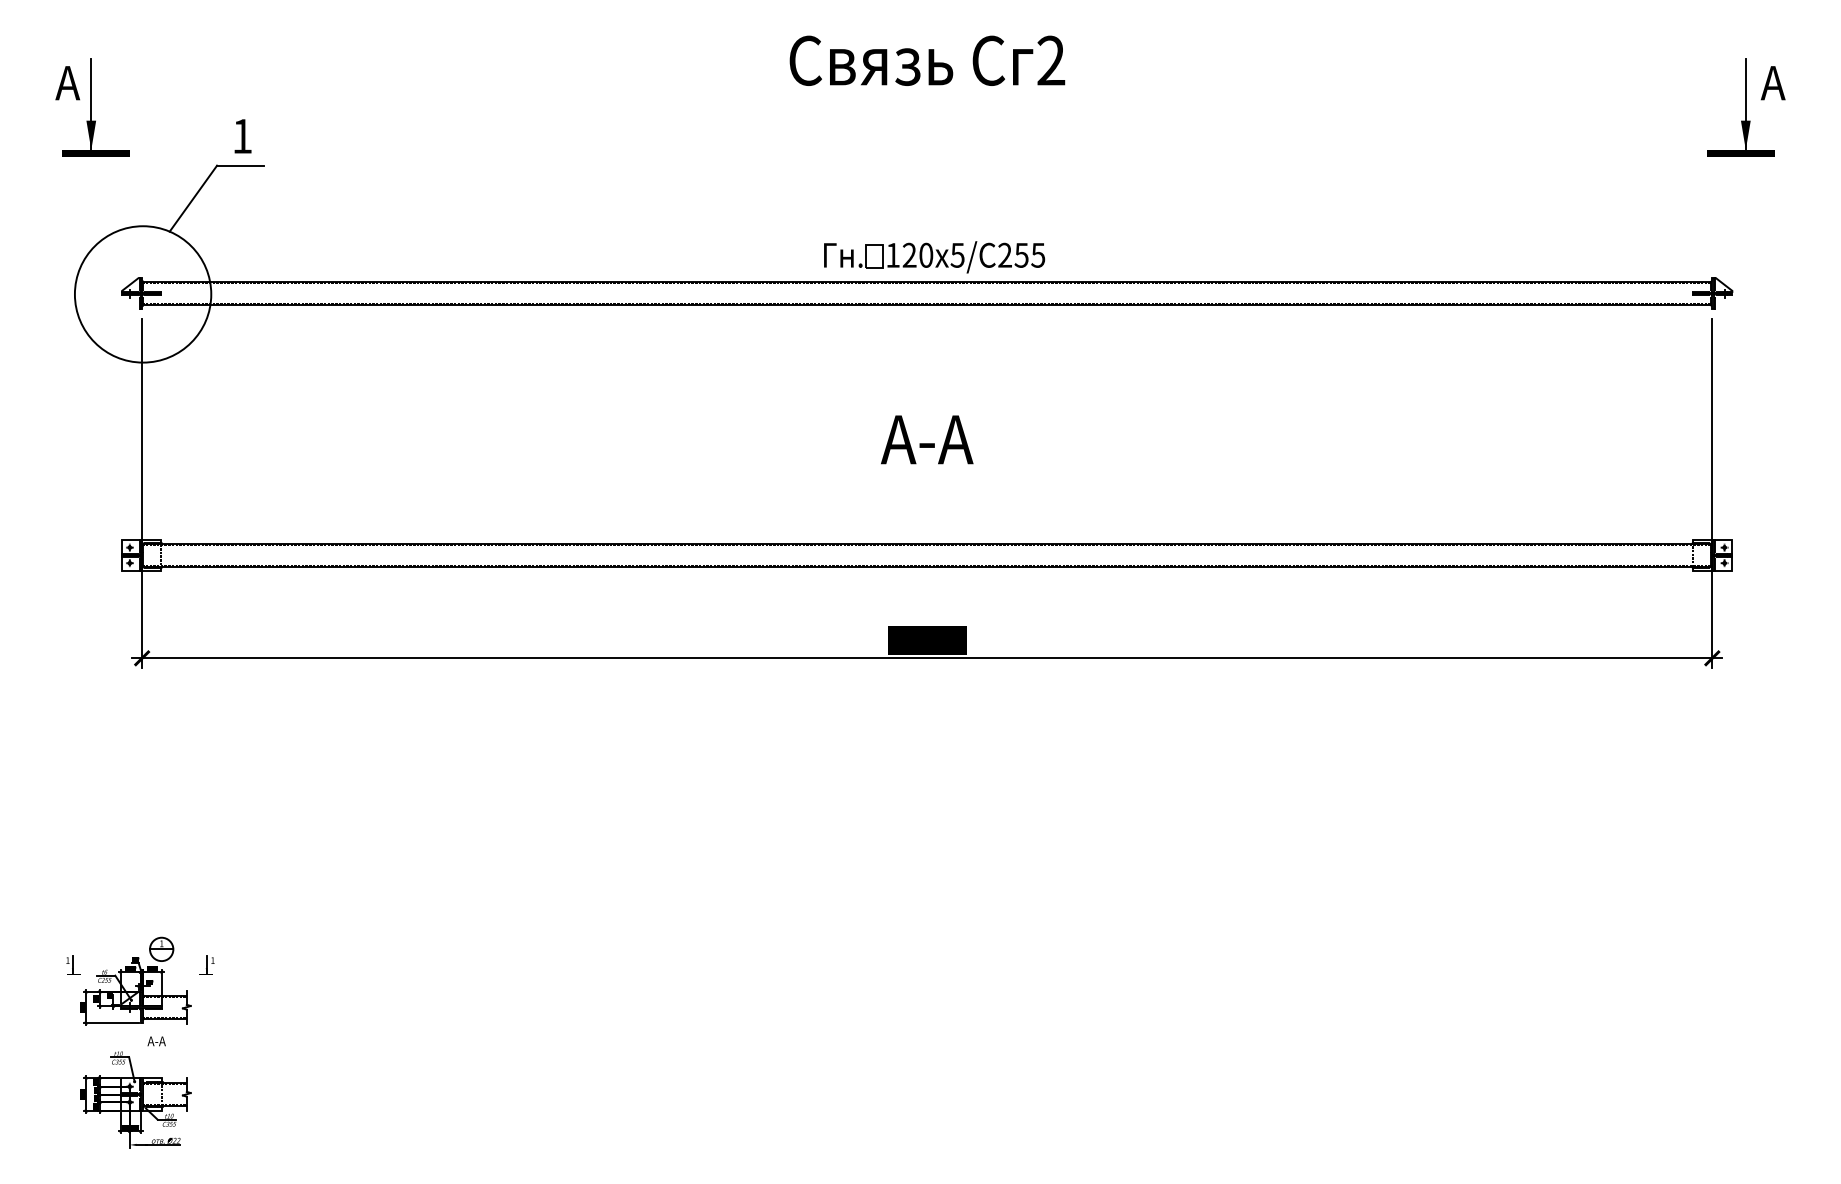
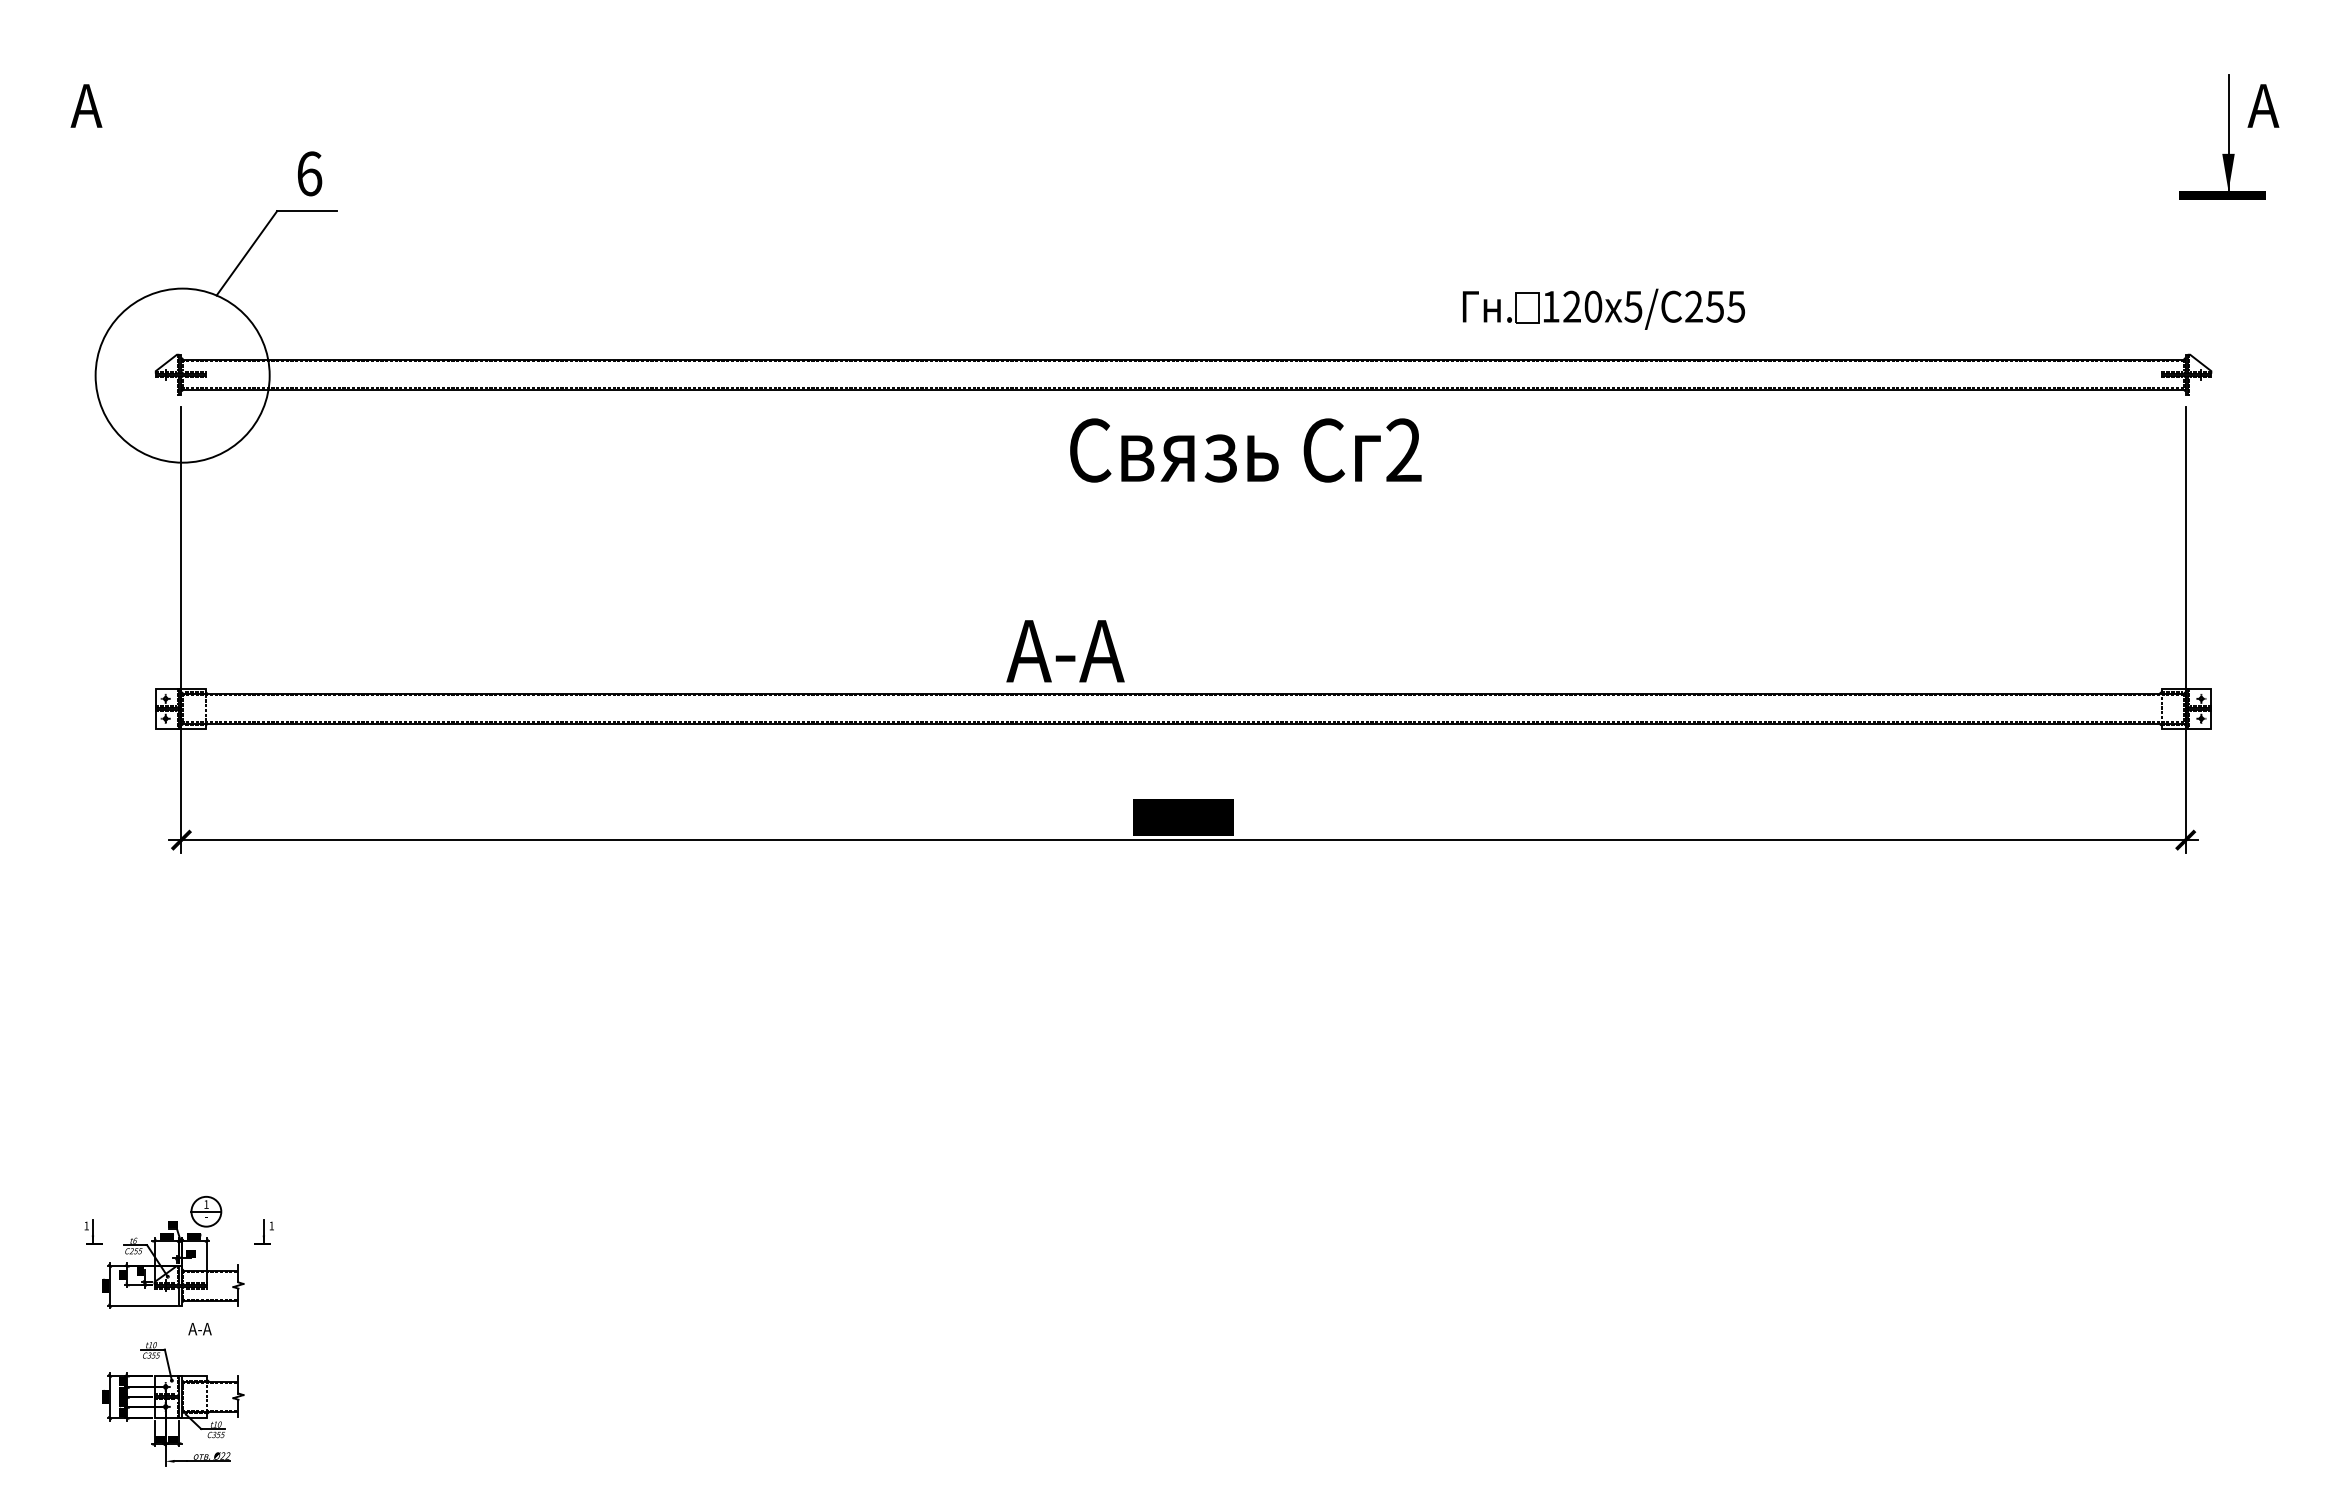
text: (927, 60) -> (1245, 450), moved
part: (95, 107) -> (122, 136), removed
text: (242, 136) -> (309, 173), 1 -> 6
part: (934, 256) -> (1603, 308), moved
text: (927, 440) -> (1065, 651), moved

